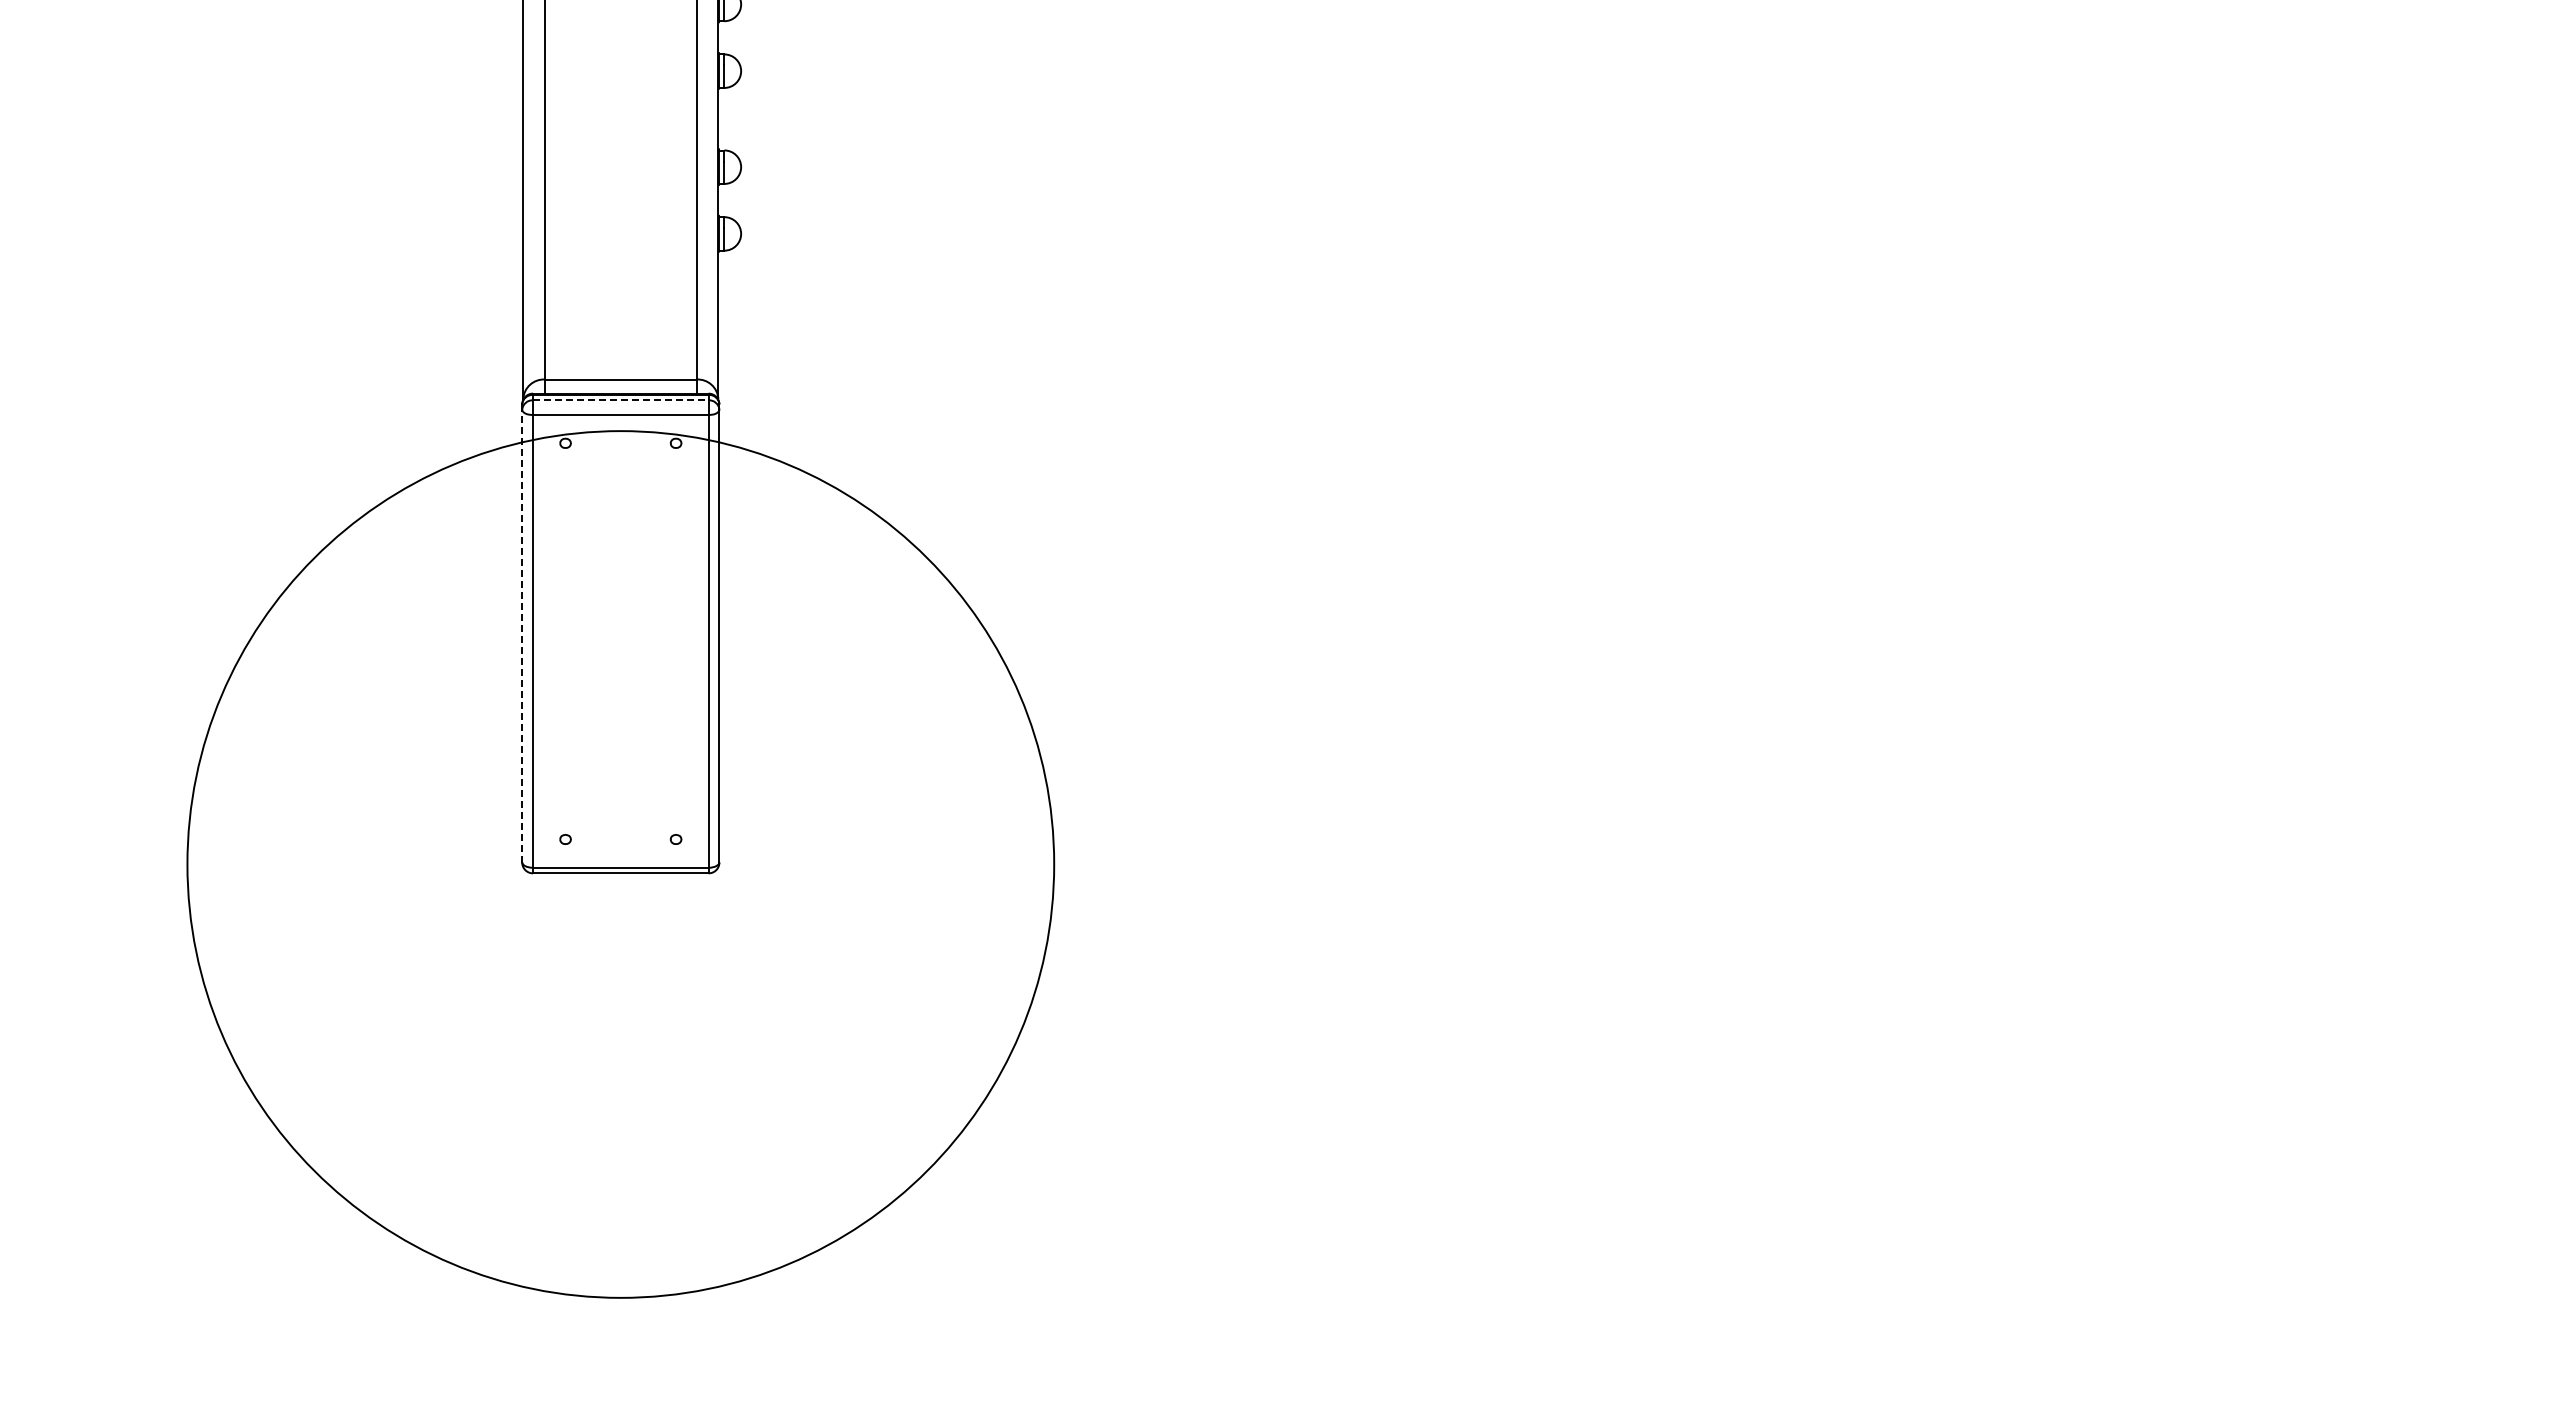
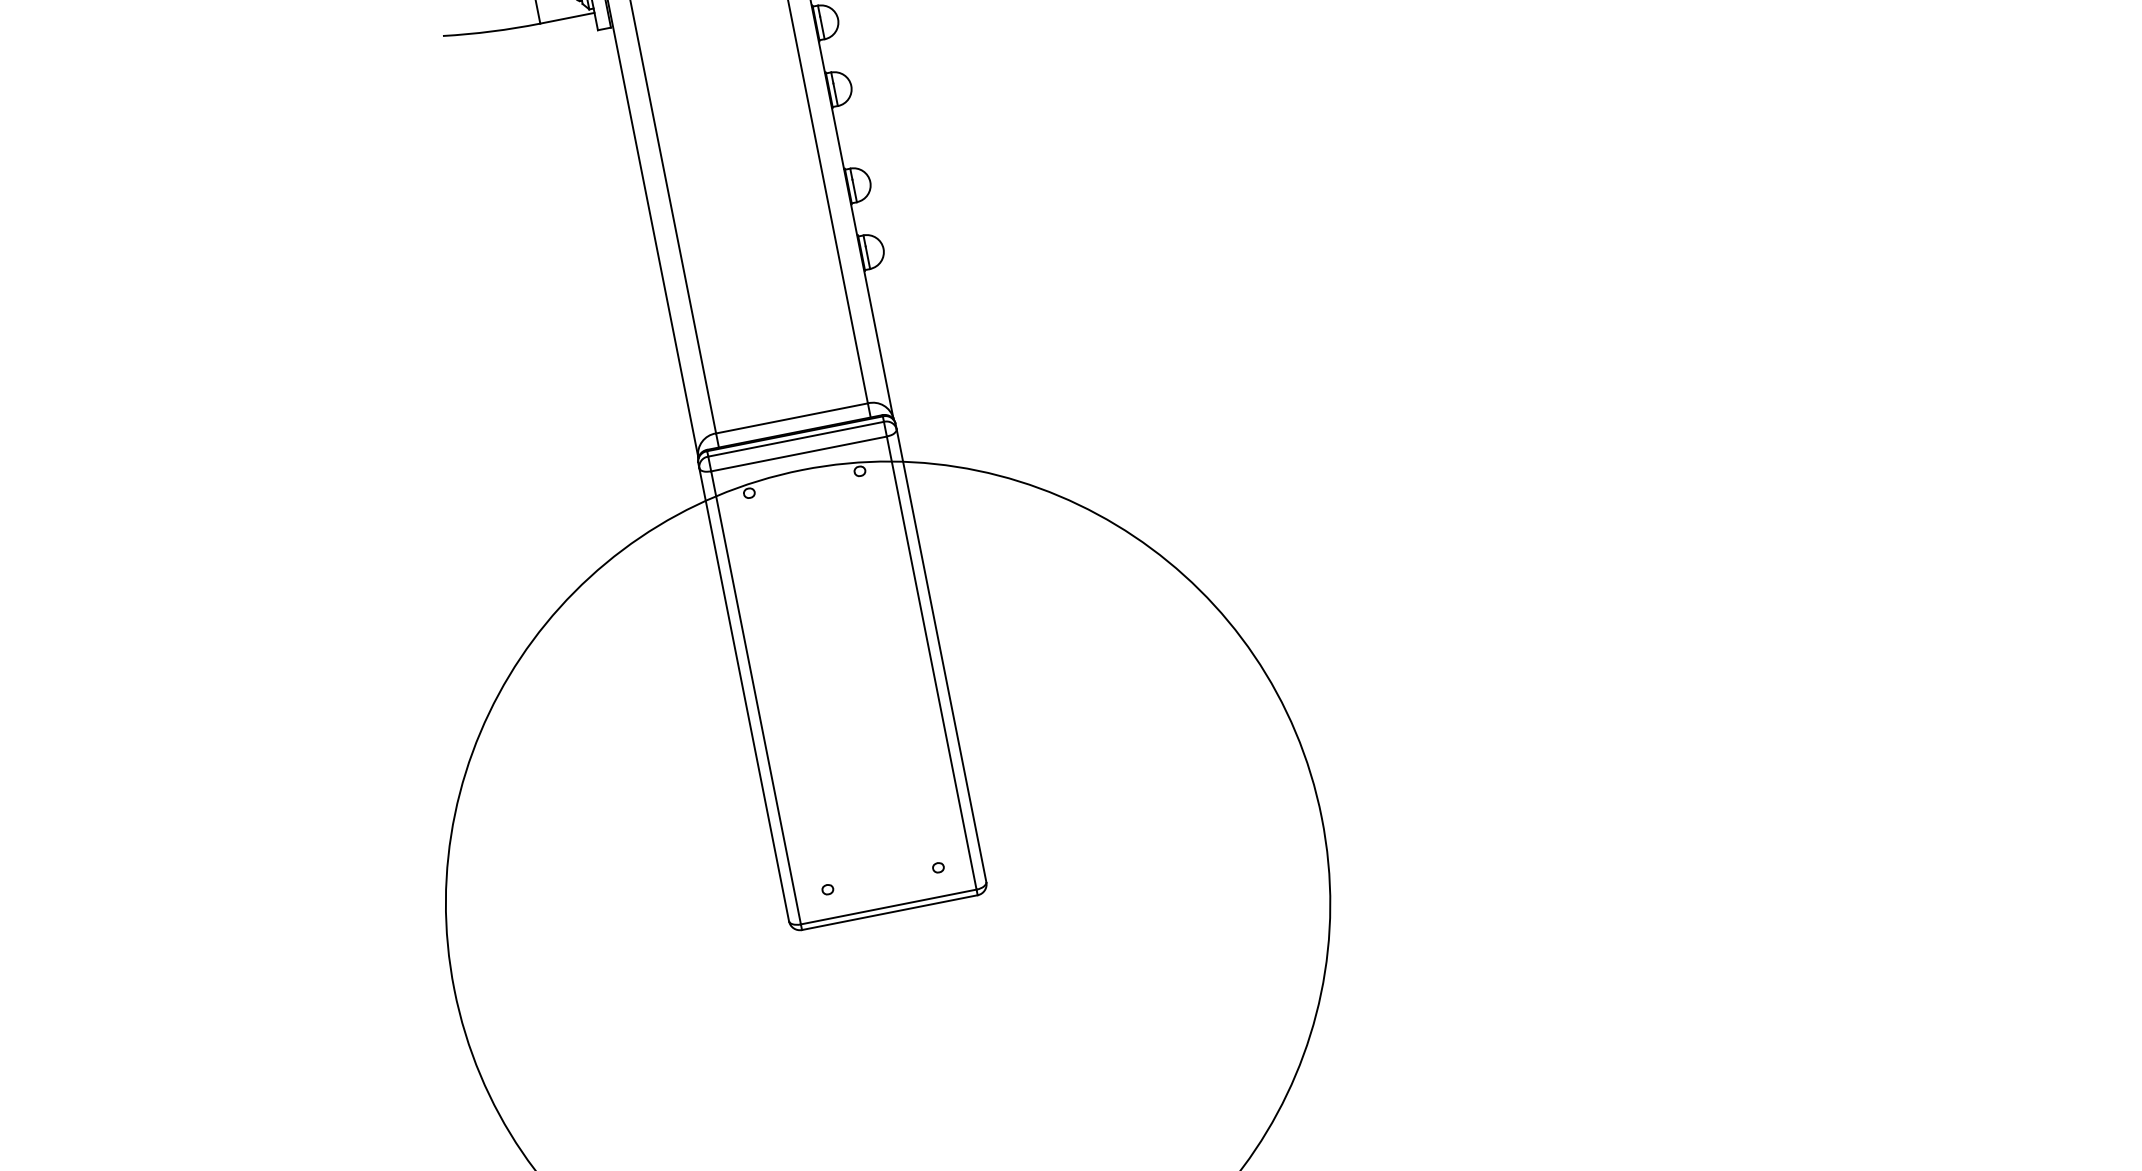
line: (620, 400) -> (795, 439), dashed -> solid
line: (522, 635) -> (744, 694), dashed -> solid

